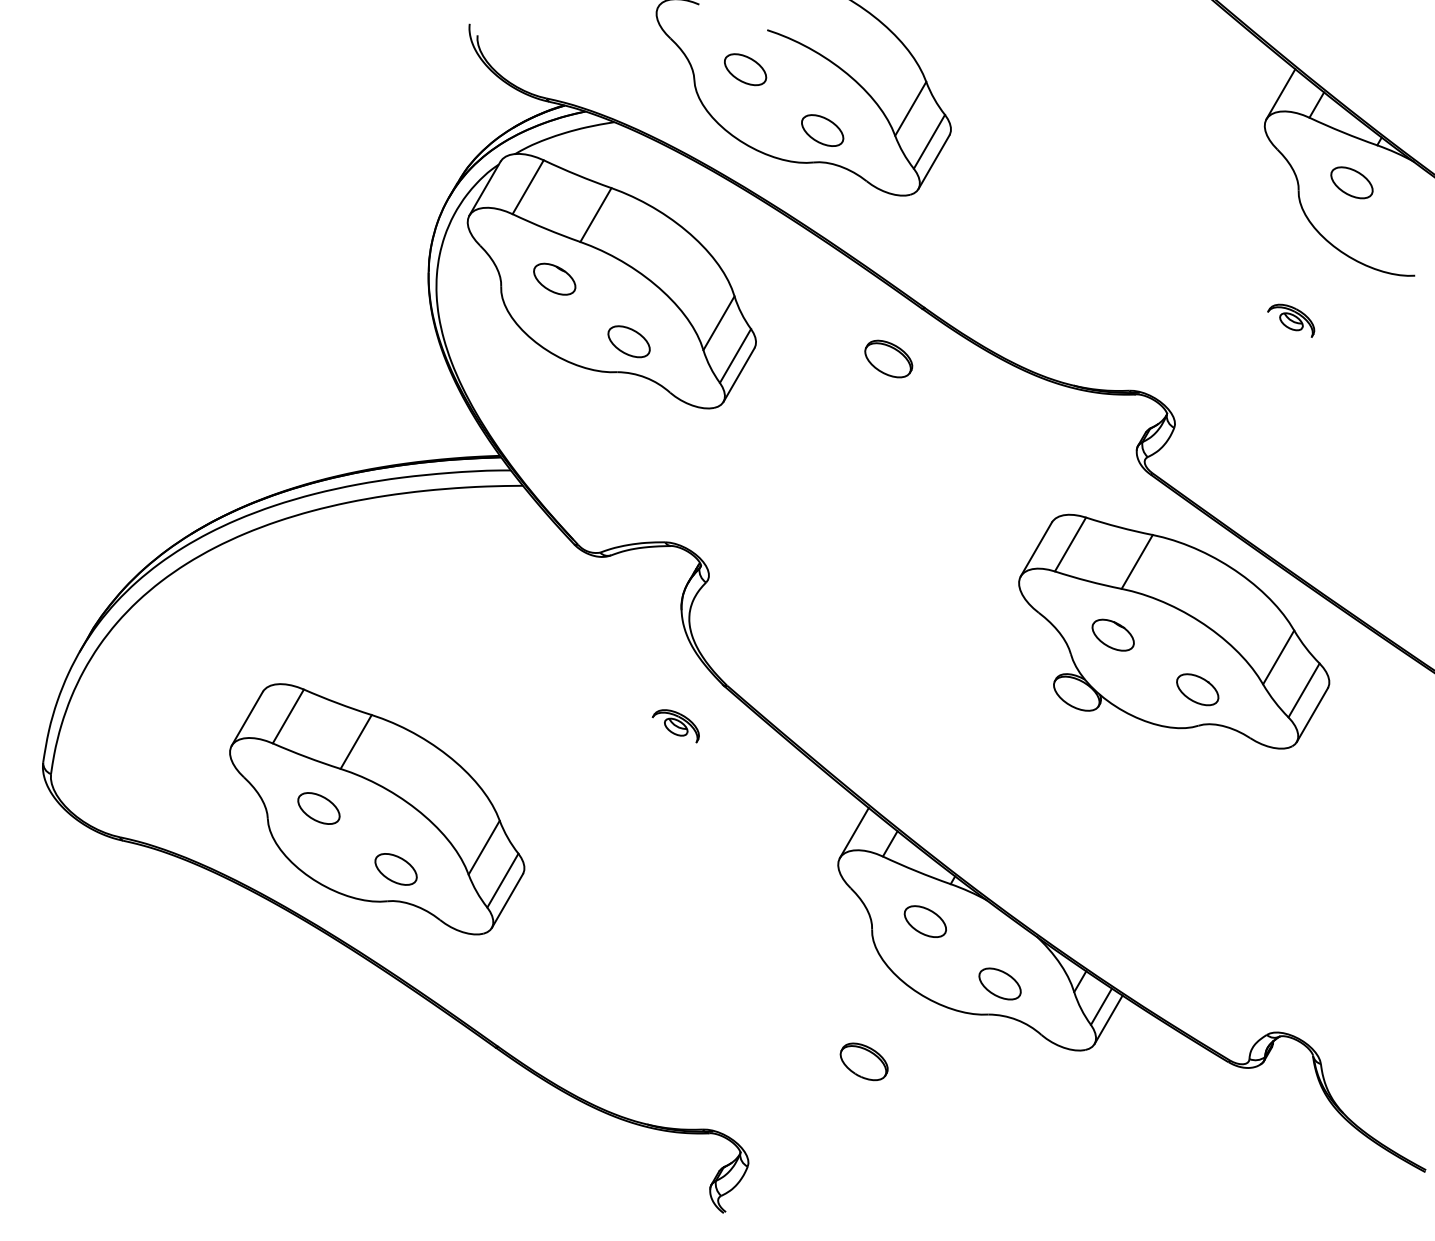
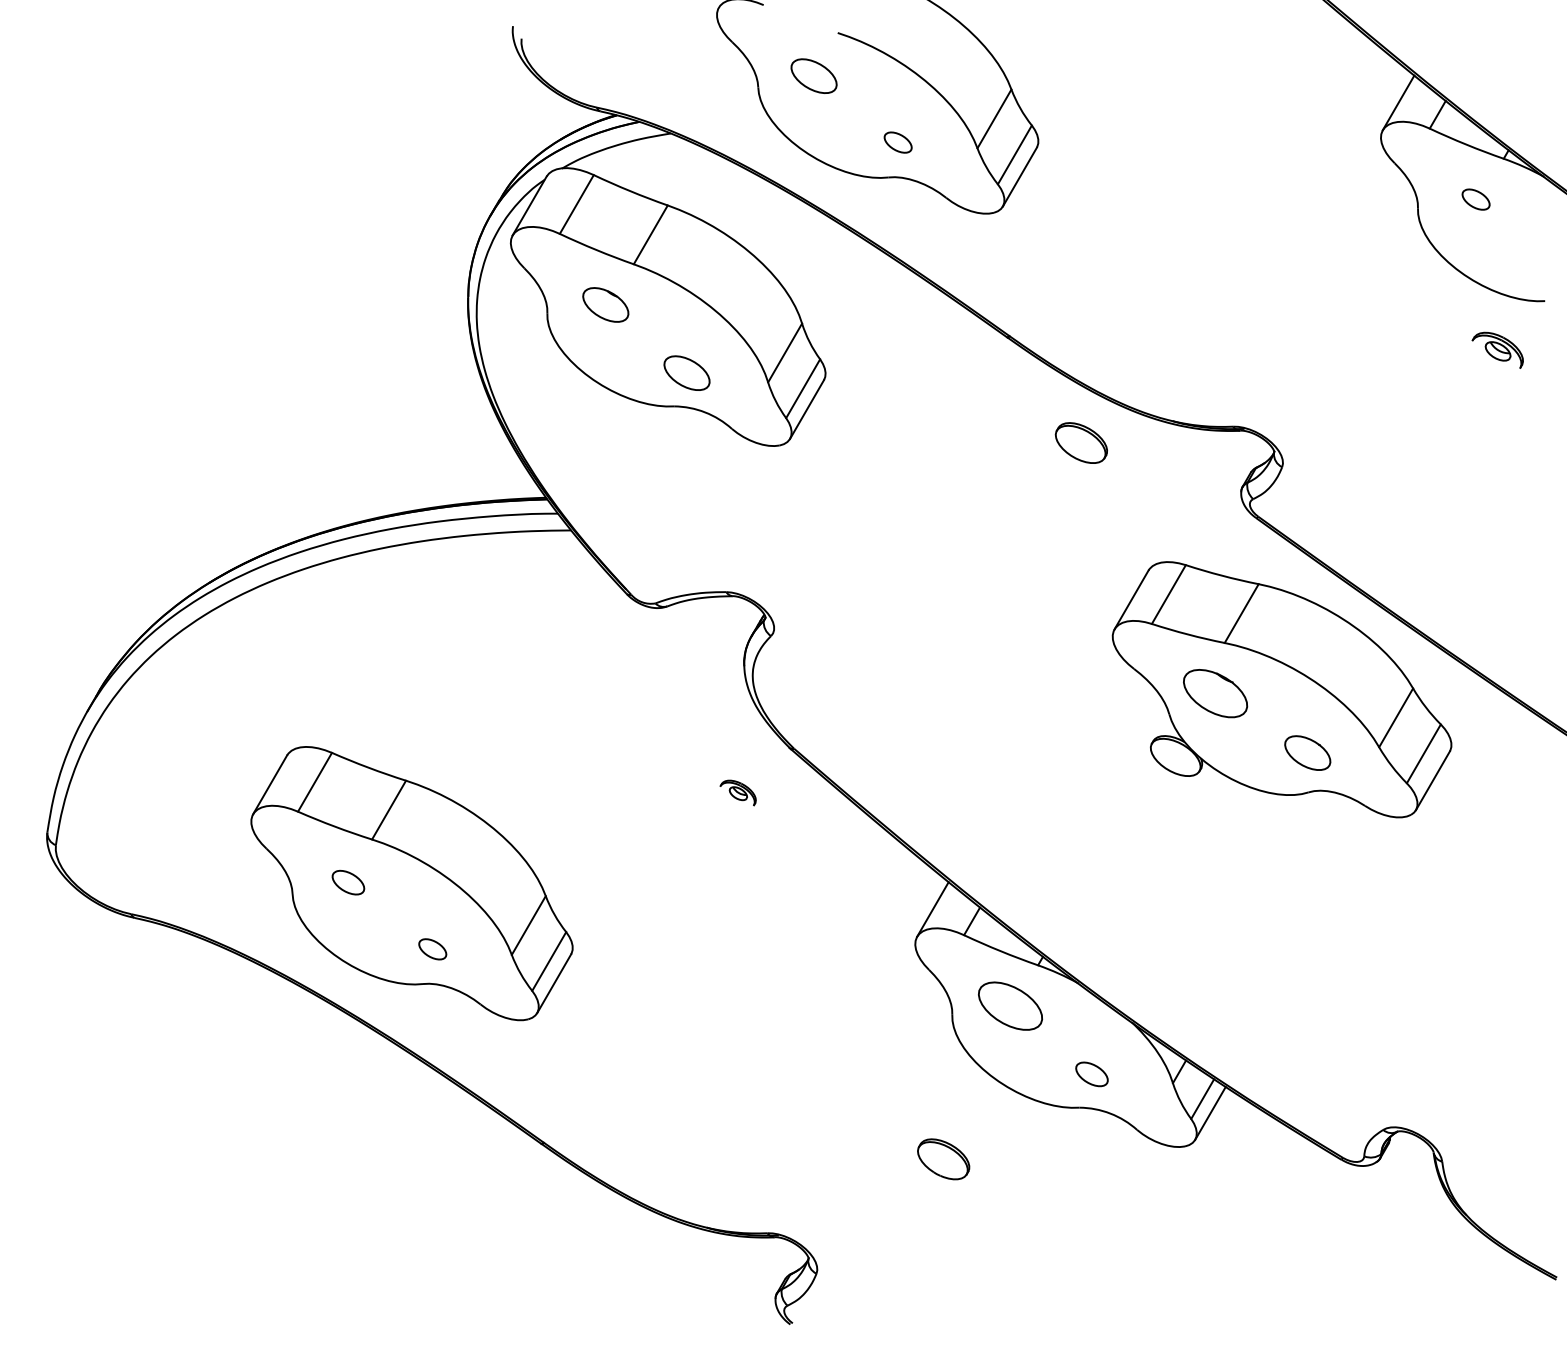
part: (821, 130) -> (897, 142), size x0.6
part: (1351, 182) -> (1475, 199), size x0.6
part: (1290, 320) -> (1497, 349), moved
part: (887, 358) -> (1080, 442), moved
part: (1113, 635) -> (1215, 693), size x1.4
part: (676, 725) -> (738, 792), size x0.7
part: (319, 808) -> (348, 882), size x0.7
part: (395, 869) -> (432, 949), size x0.6
part: (925, 921) -> (1010, 1006), size x1.4
part: (999, 984) -> (1091, 1074), size x0.7

